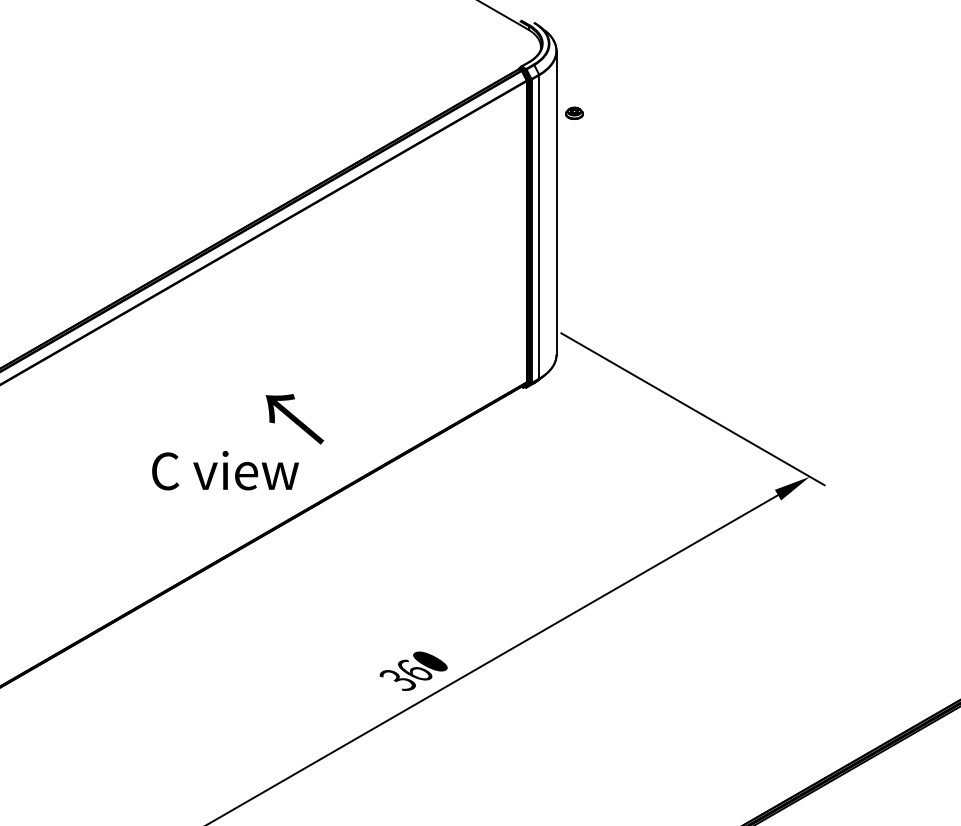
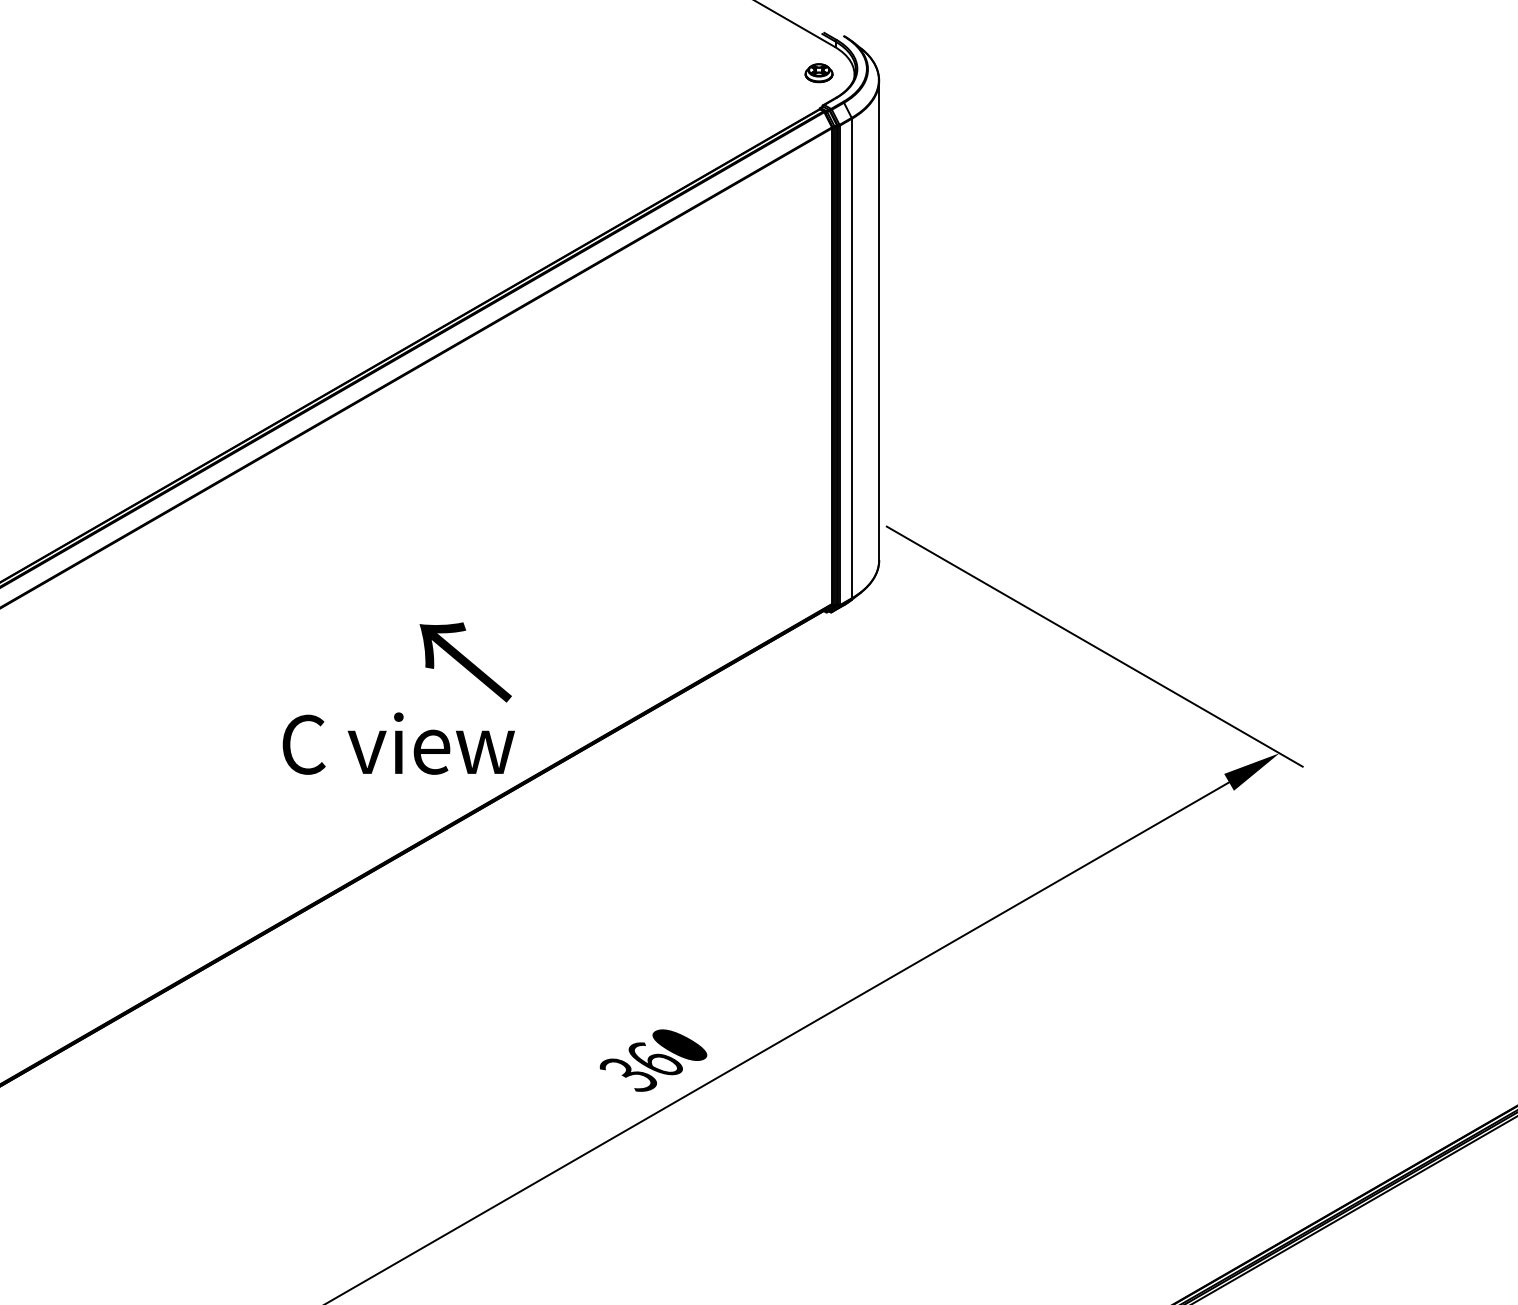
part: (574, 112) -> (819, 71), moved
text: (225, 470) -> (398, 743), moved

